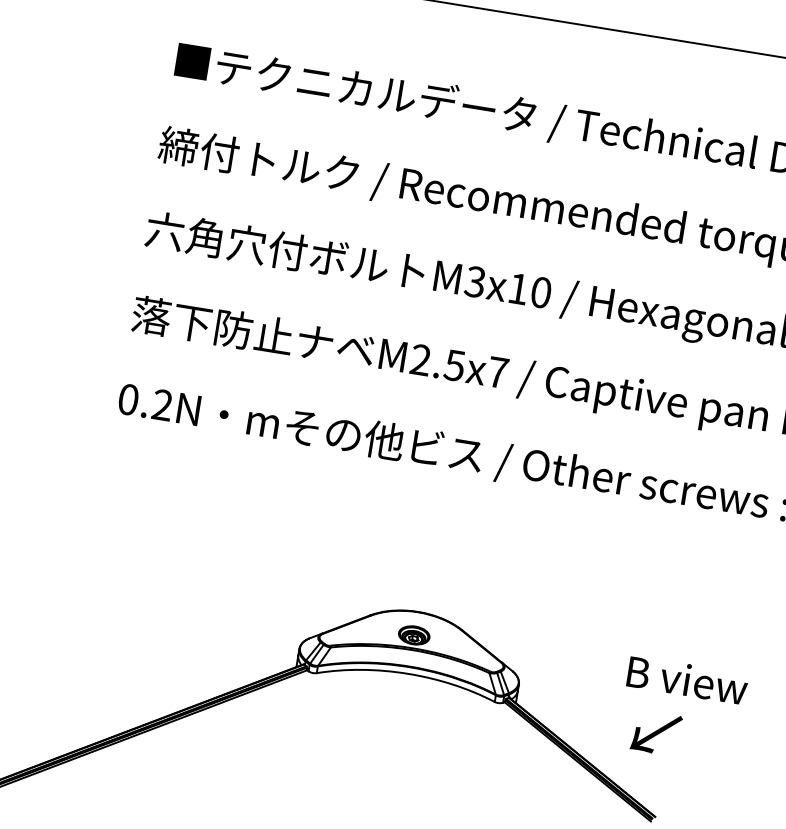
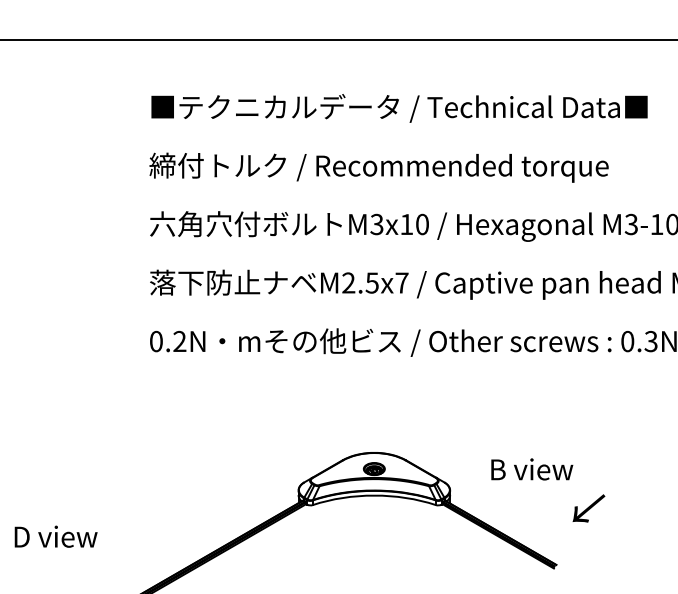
text: (687, 680) -> (532, 469), moved
text: (655, 733) -> (588, 508), moved

